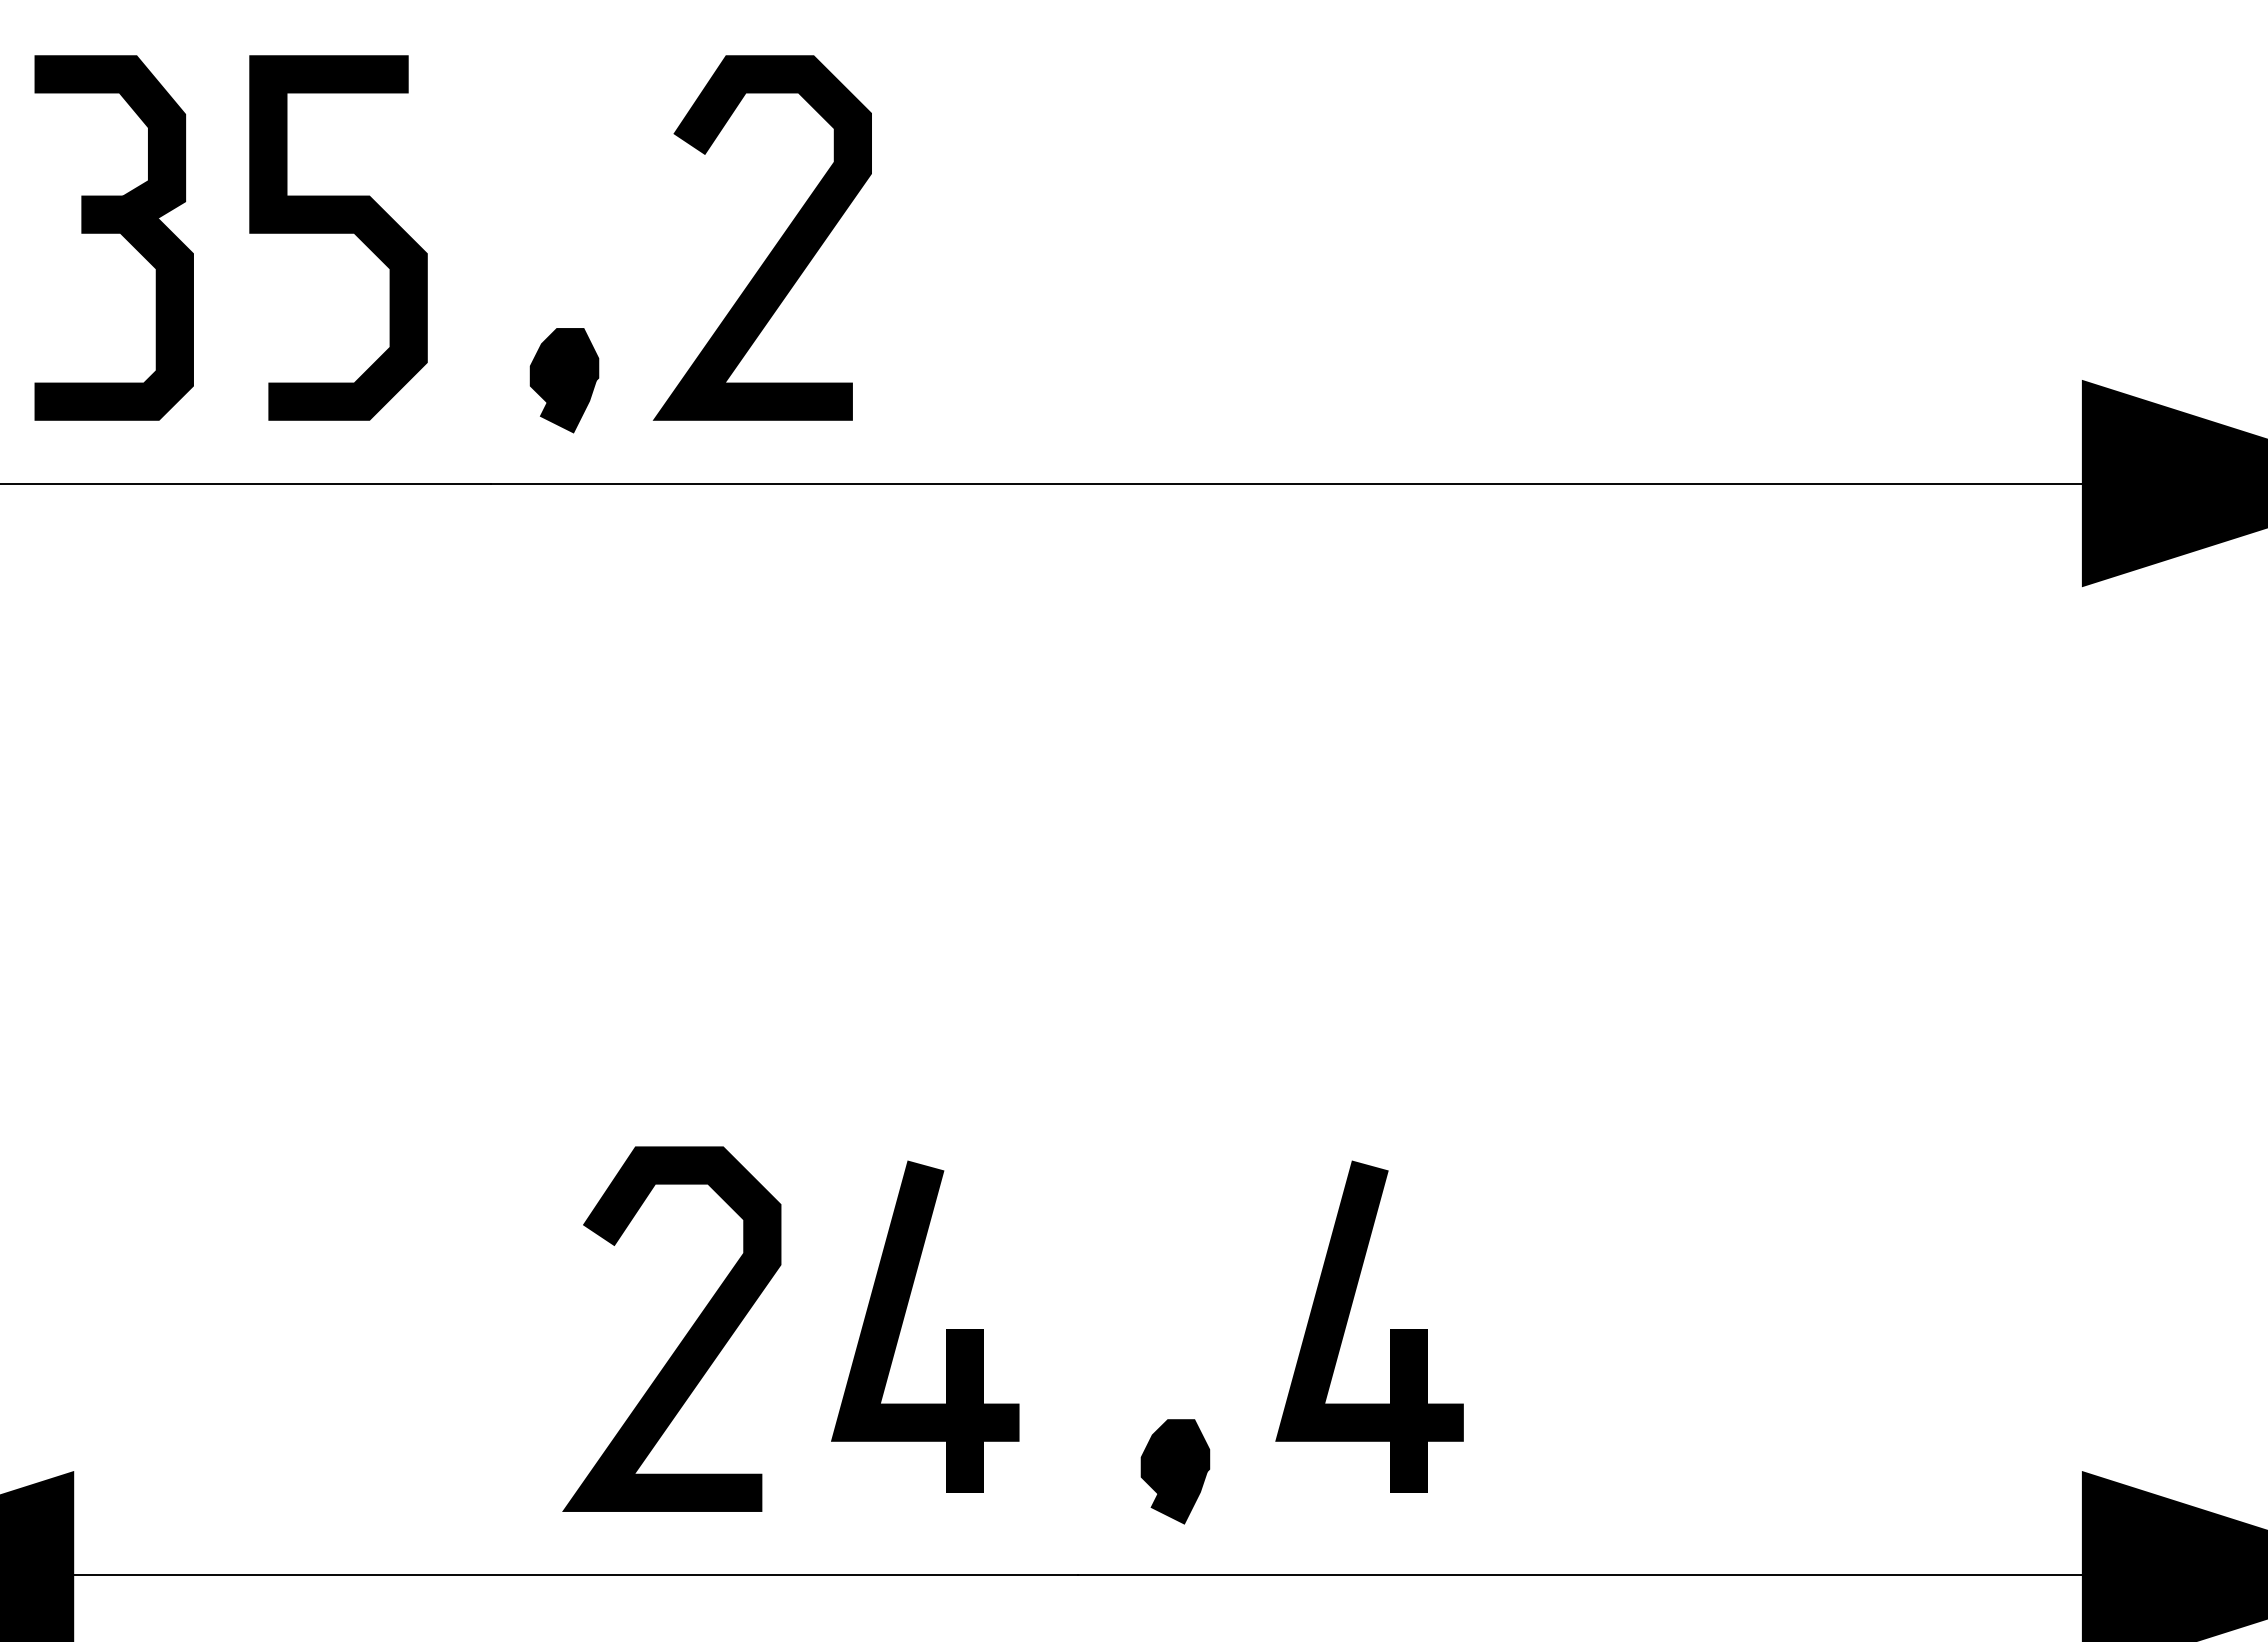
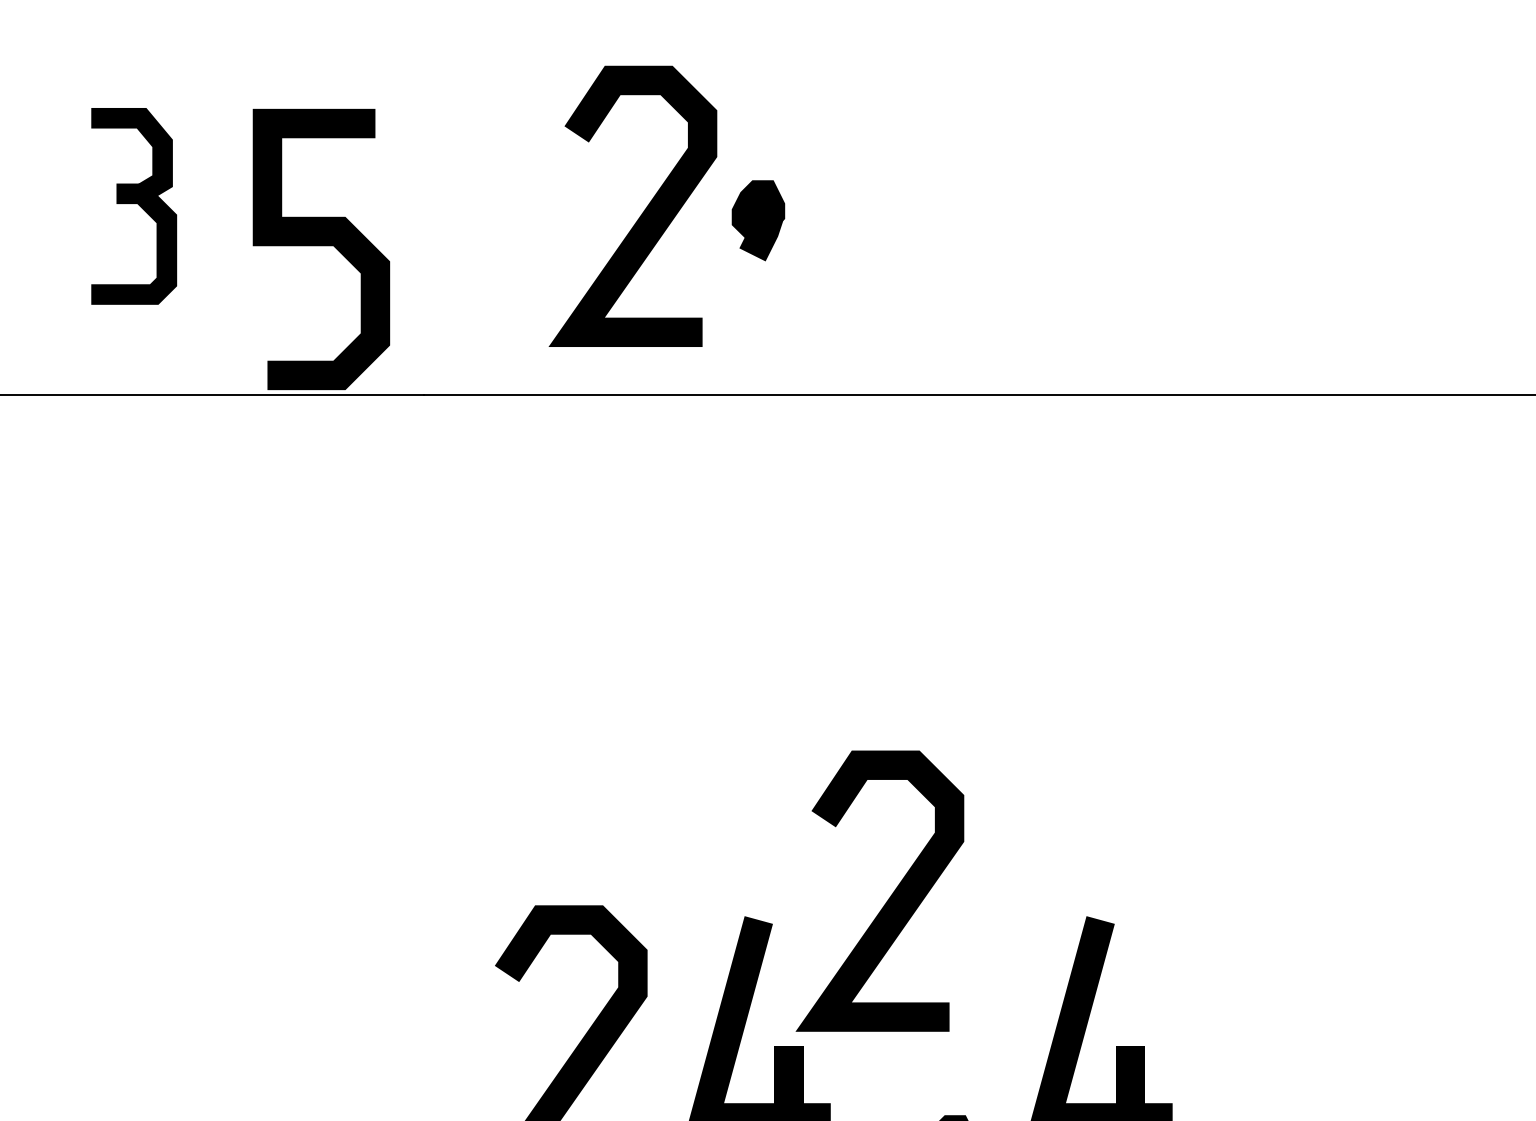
curve: (338, 233) -> (321, 246), moved
part: (113, 237) -> (133, 206), size x0.7
part: (564, 380) -> (758, 220), moved
curve: (1094, 1137) -> (888, 898), added

